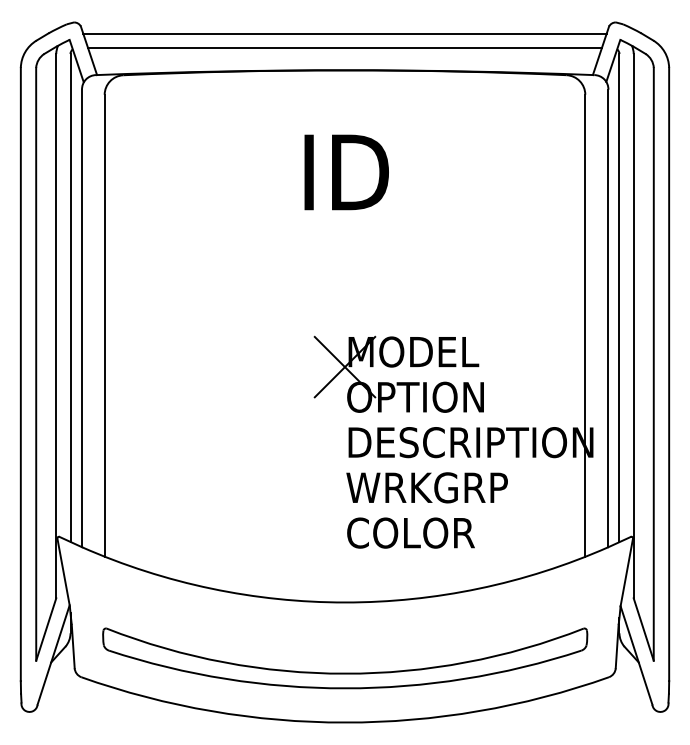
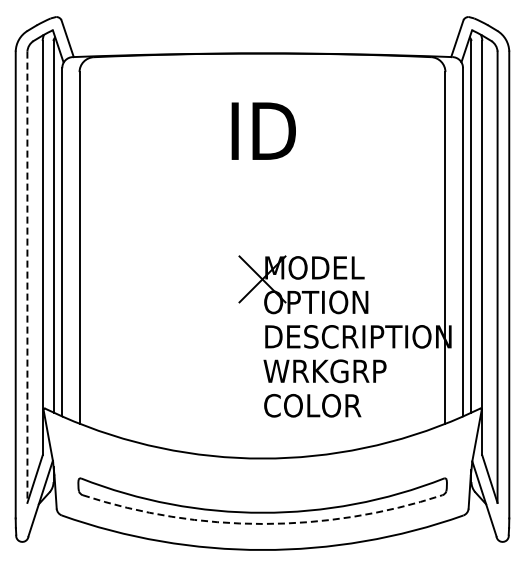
line: (345, 33) -> (262, 25), removed
line: (345, 48) -> (262, 36), removed
line: (36, 364) -> (27, 277), solid -> dashed
arc: (345, 687) -> (262, 523), solid -> dashed

